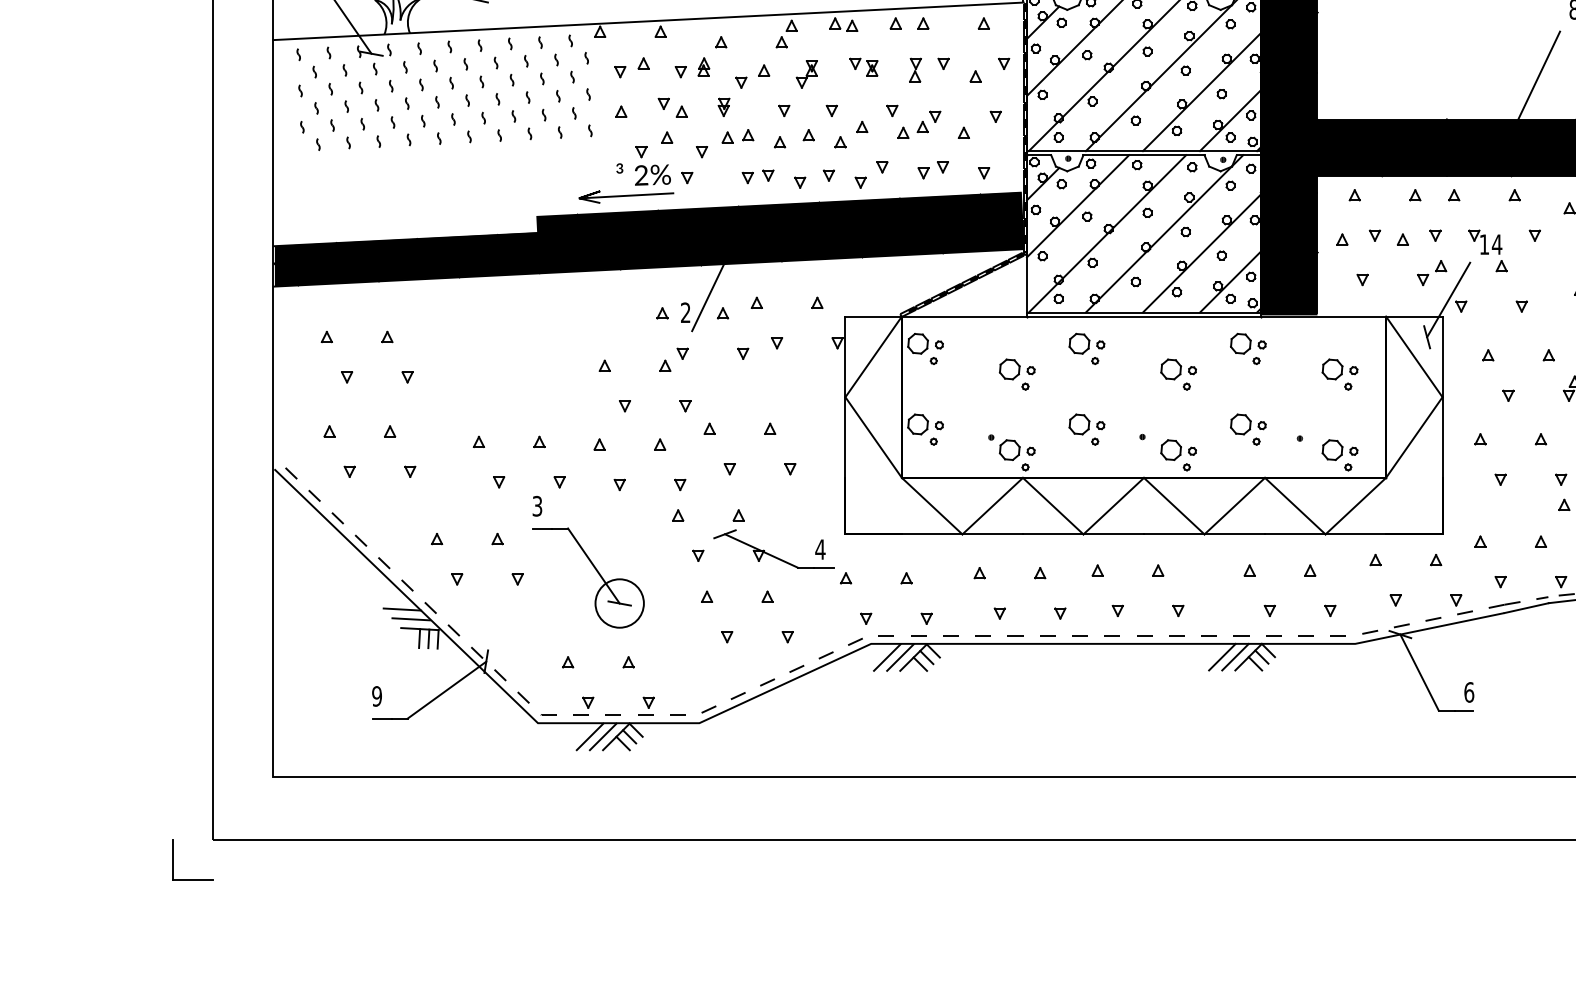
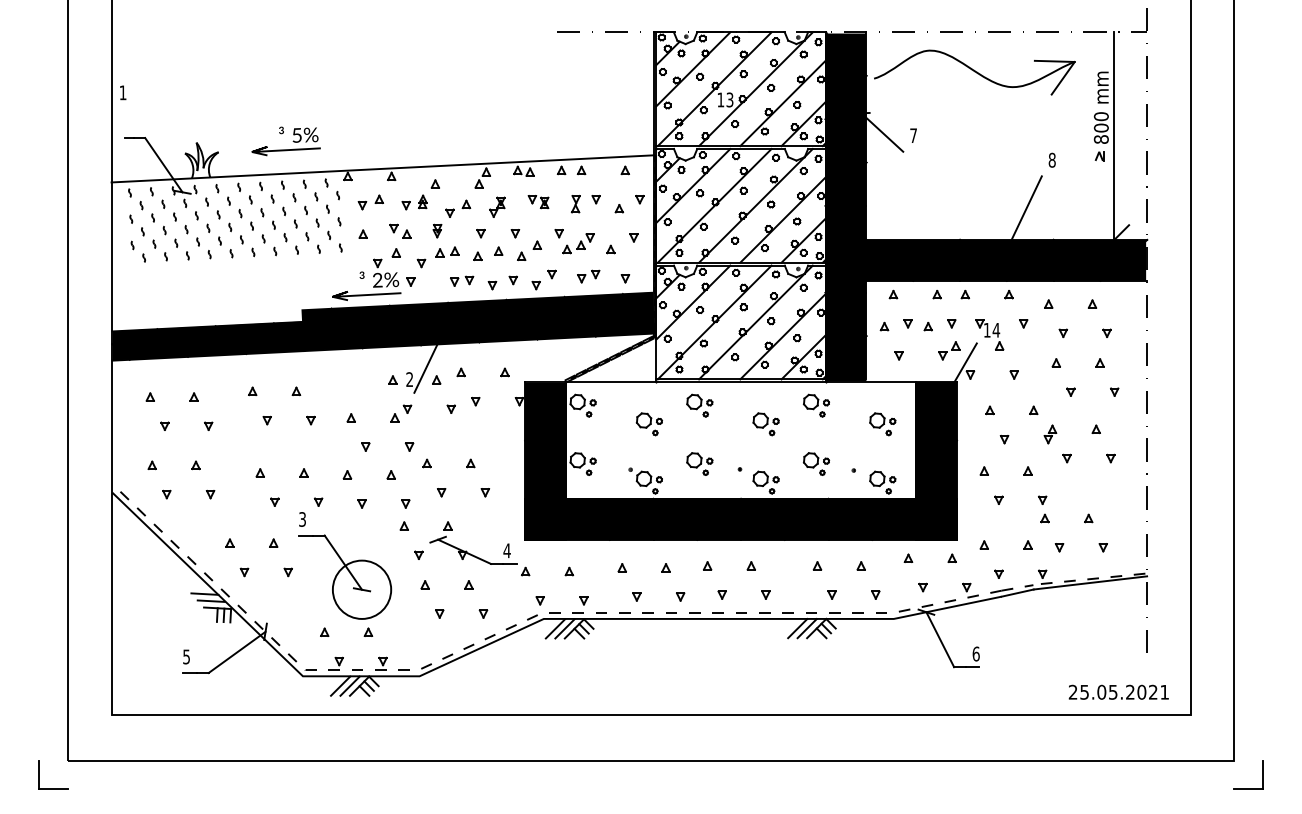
part: (522, 334) -> (291, 395), added
fill: (1144, 424) -> (741, 460), added
circle: (618, 603) -> (361, 589), size x1.67
text: (376, 695) -> (186, 656), 9 -> 5

